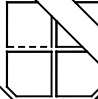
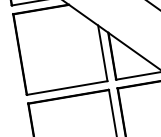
line: (29, 46) -> (67, 87), dashed -> solid

